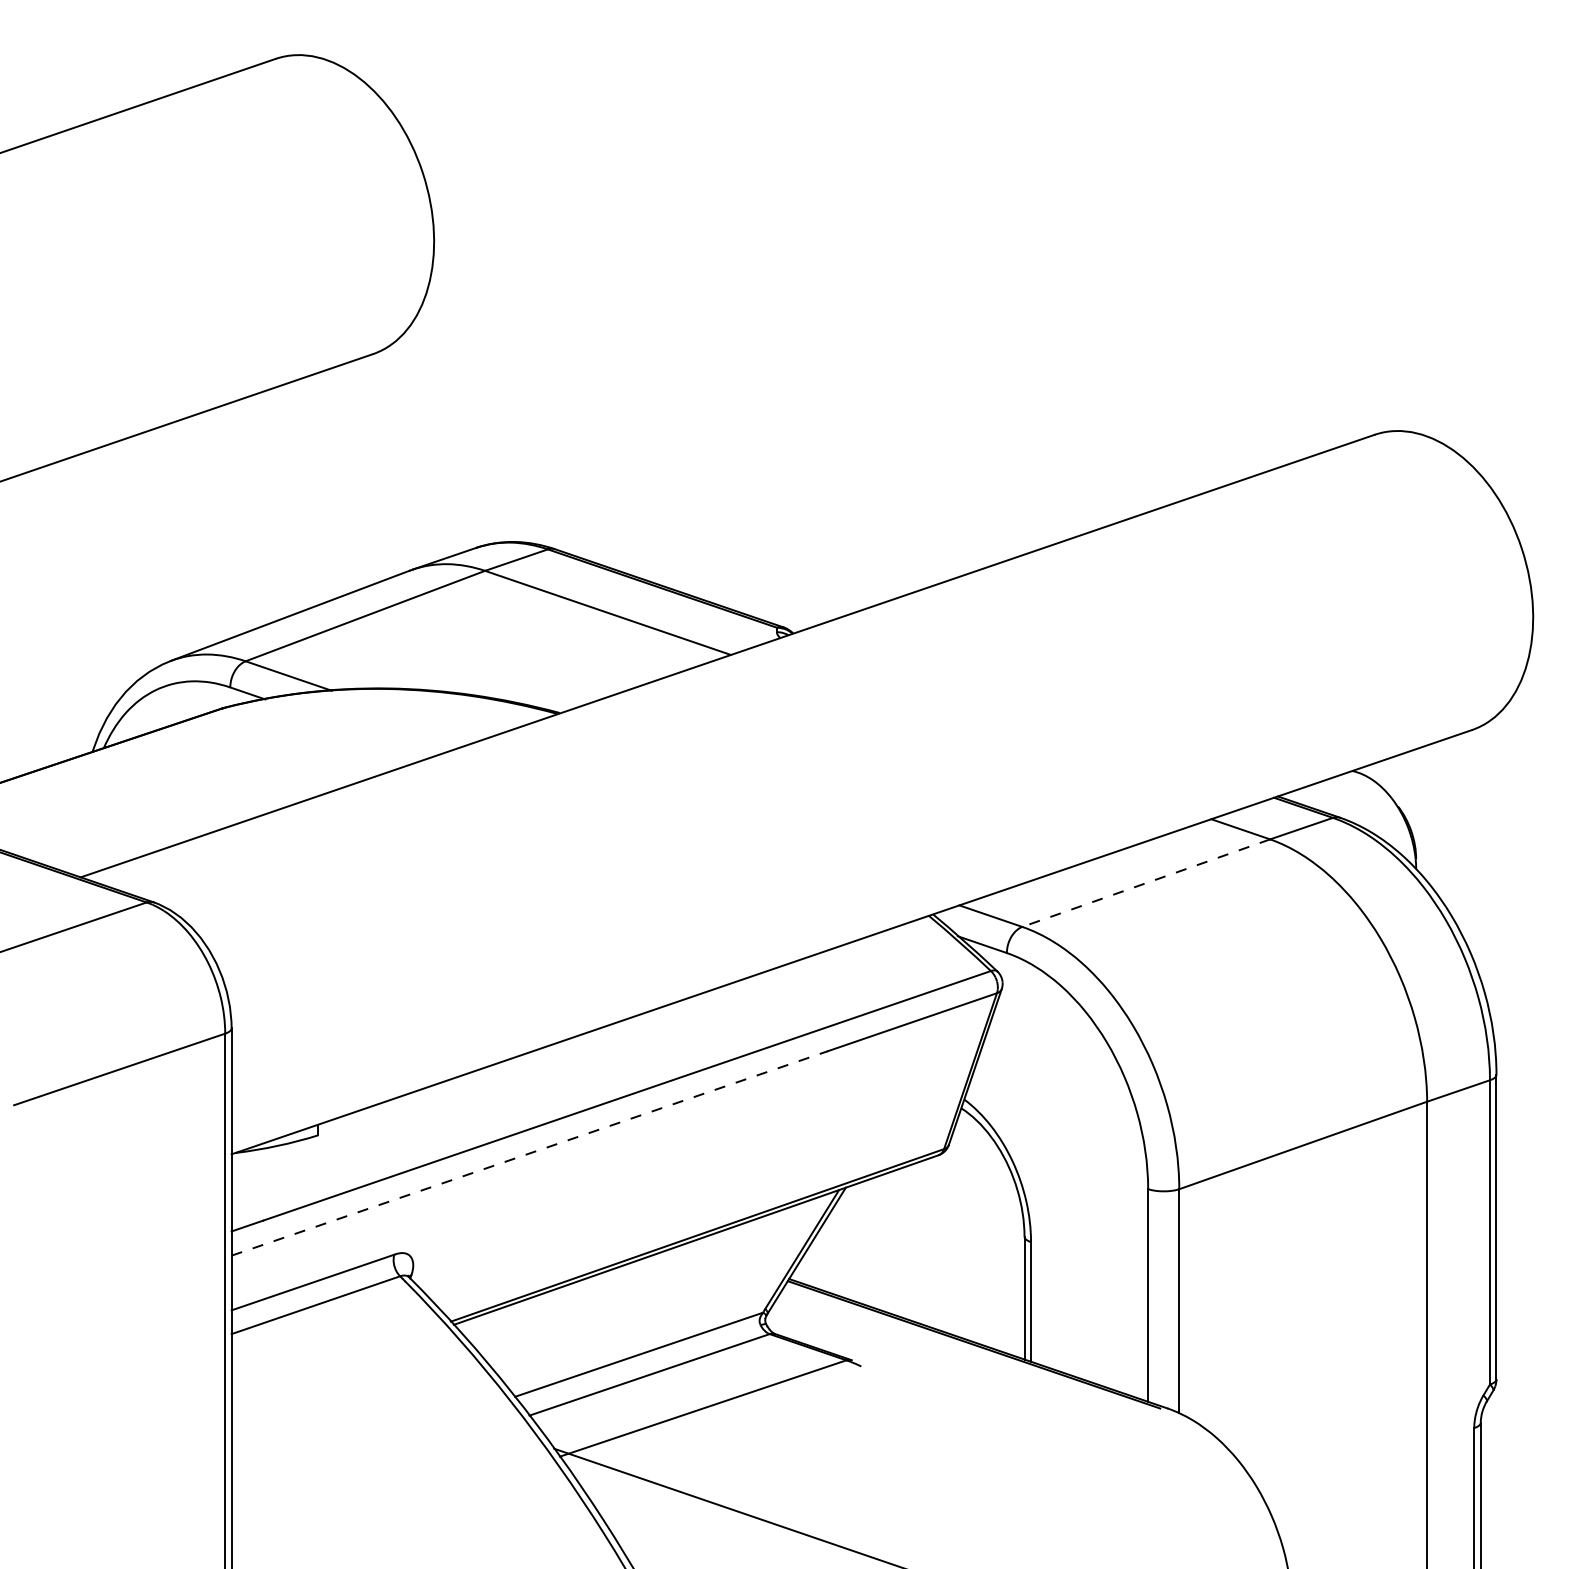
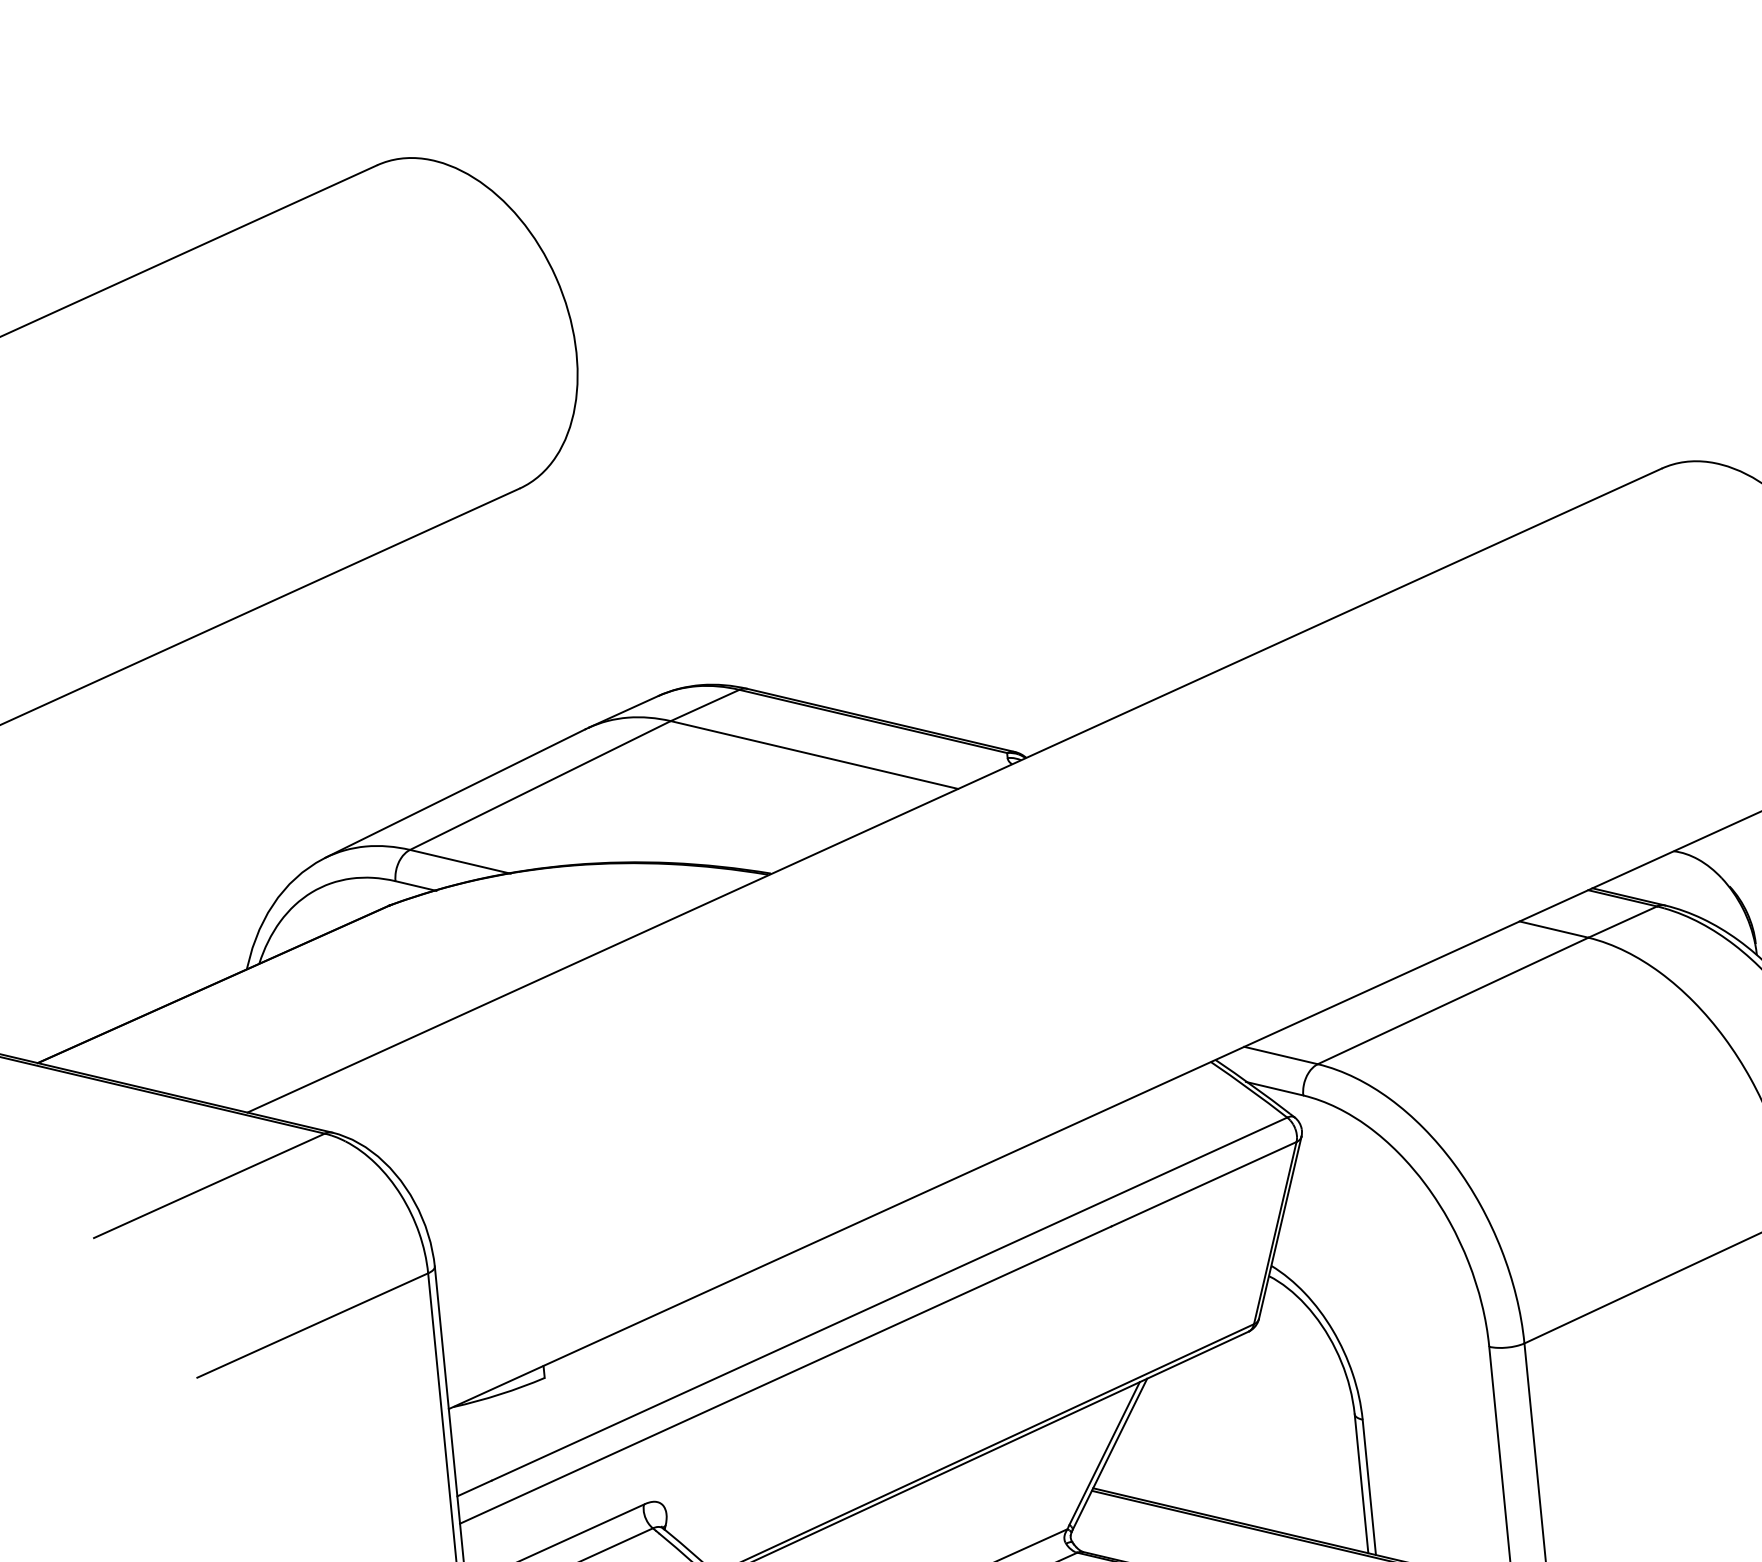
line: (1145, 883) -> (1452, 1001), dashed -> solid
line: (530, 1153) -> (786, 1375), dashed -> solid

